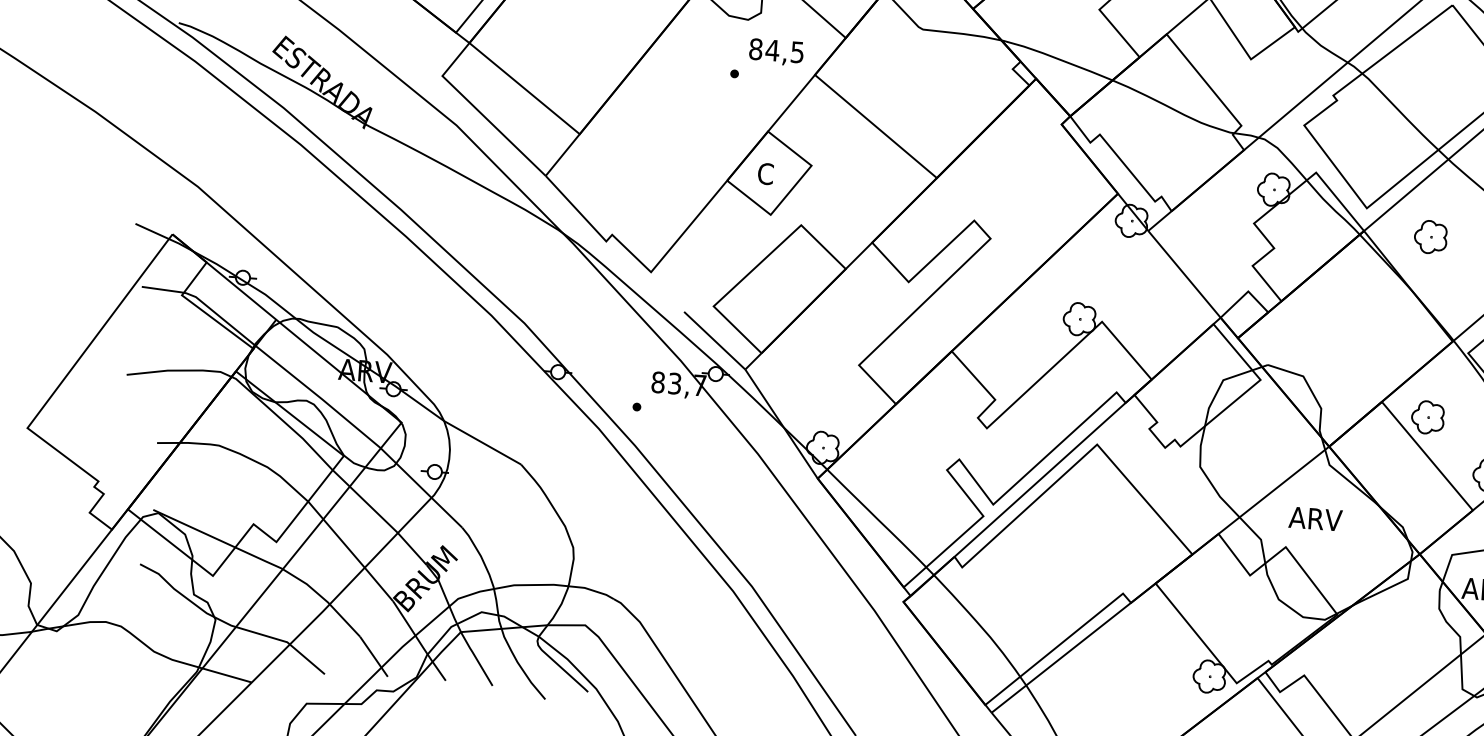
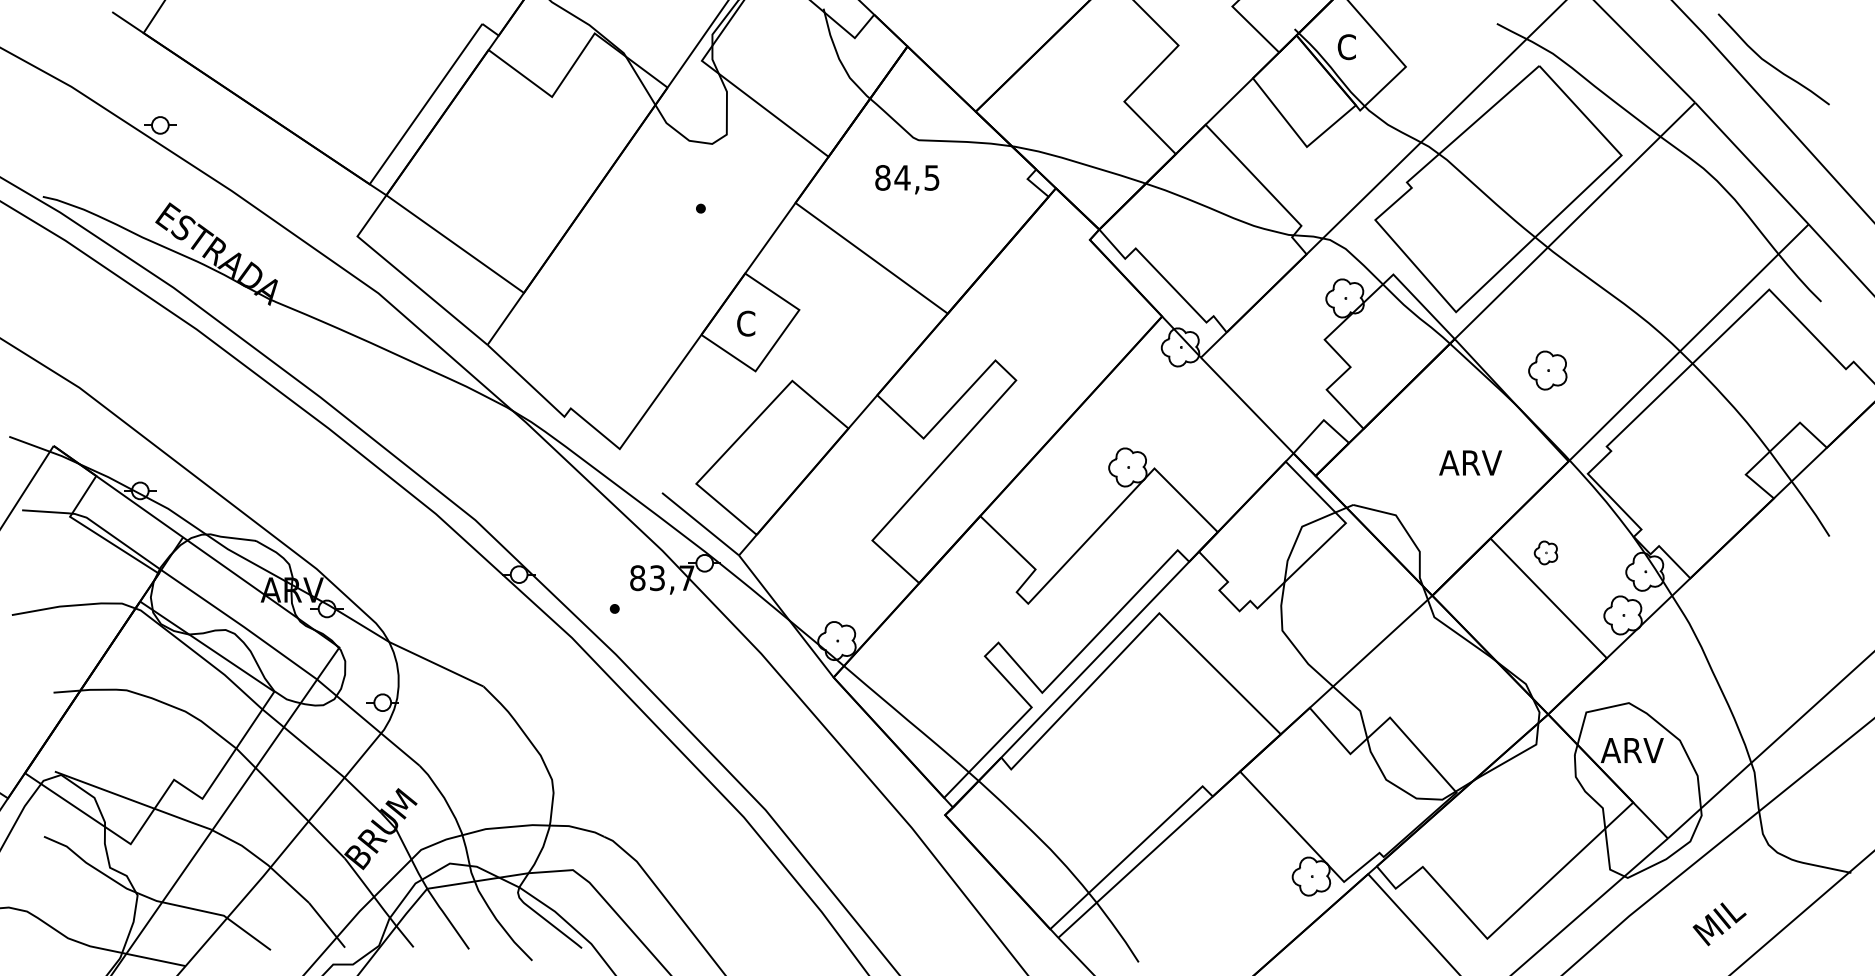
text: (776, 52) -> (907, 179), moved
part: (1430, 237) -> (1547, 370), moved
part: (1427, 417) -> (1545, 552), size x0.6
text: (1315, 518) -> (1470, 462), moved

